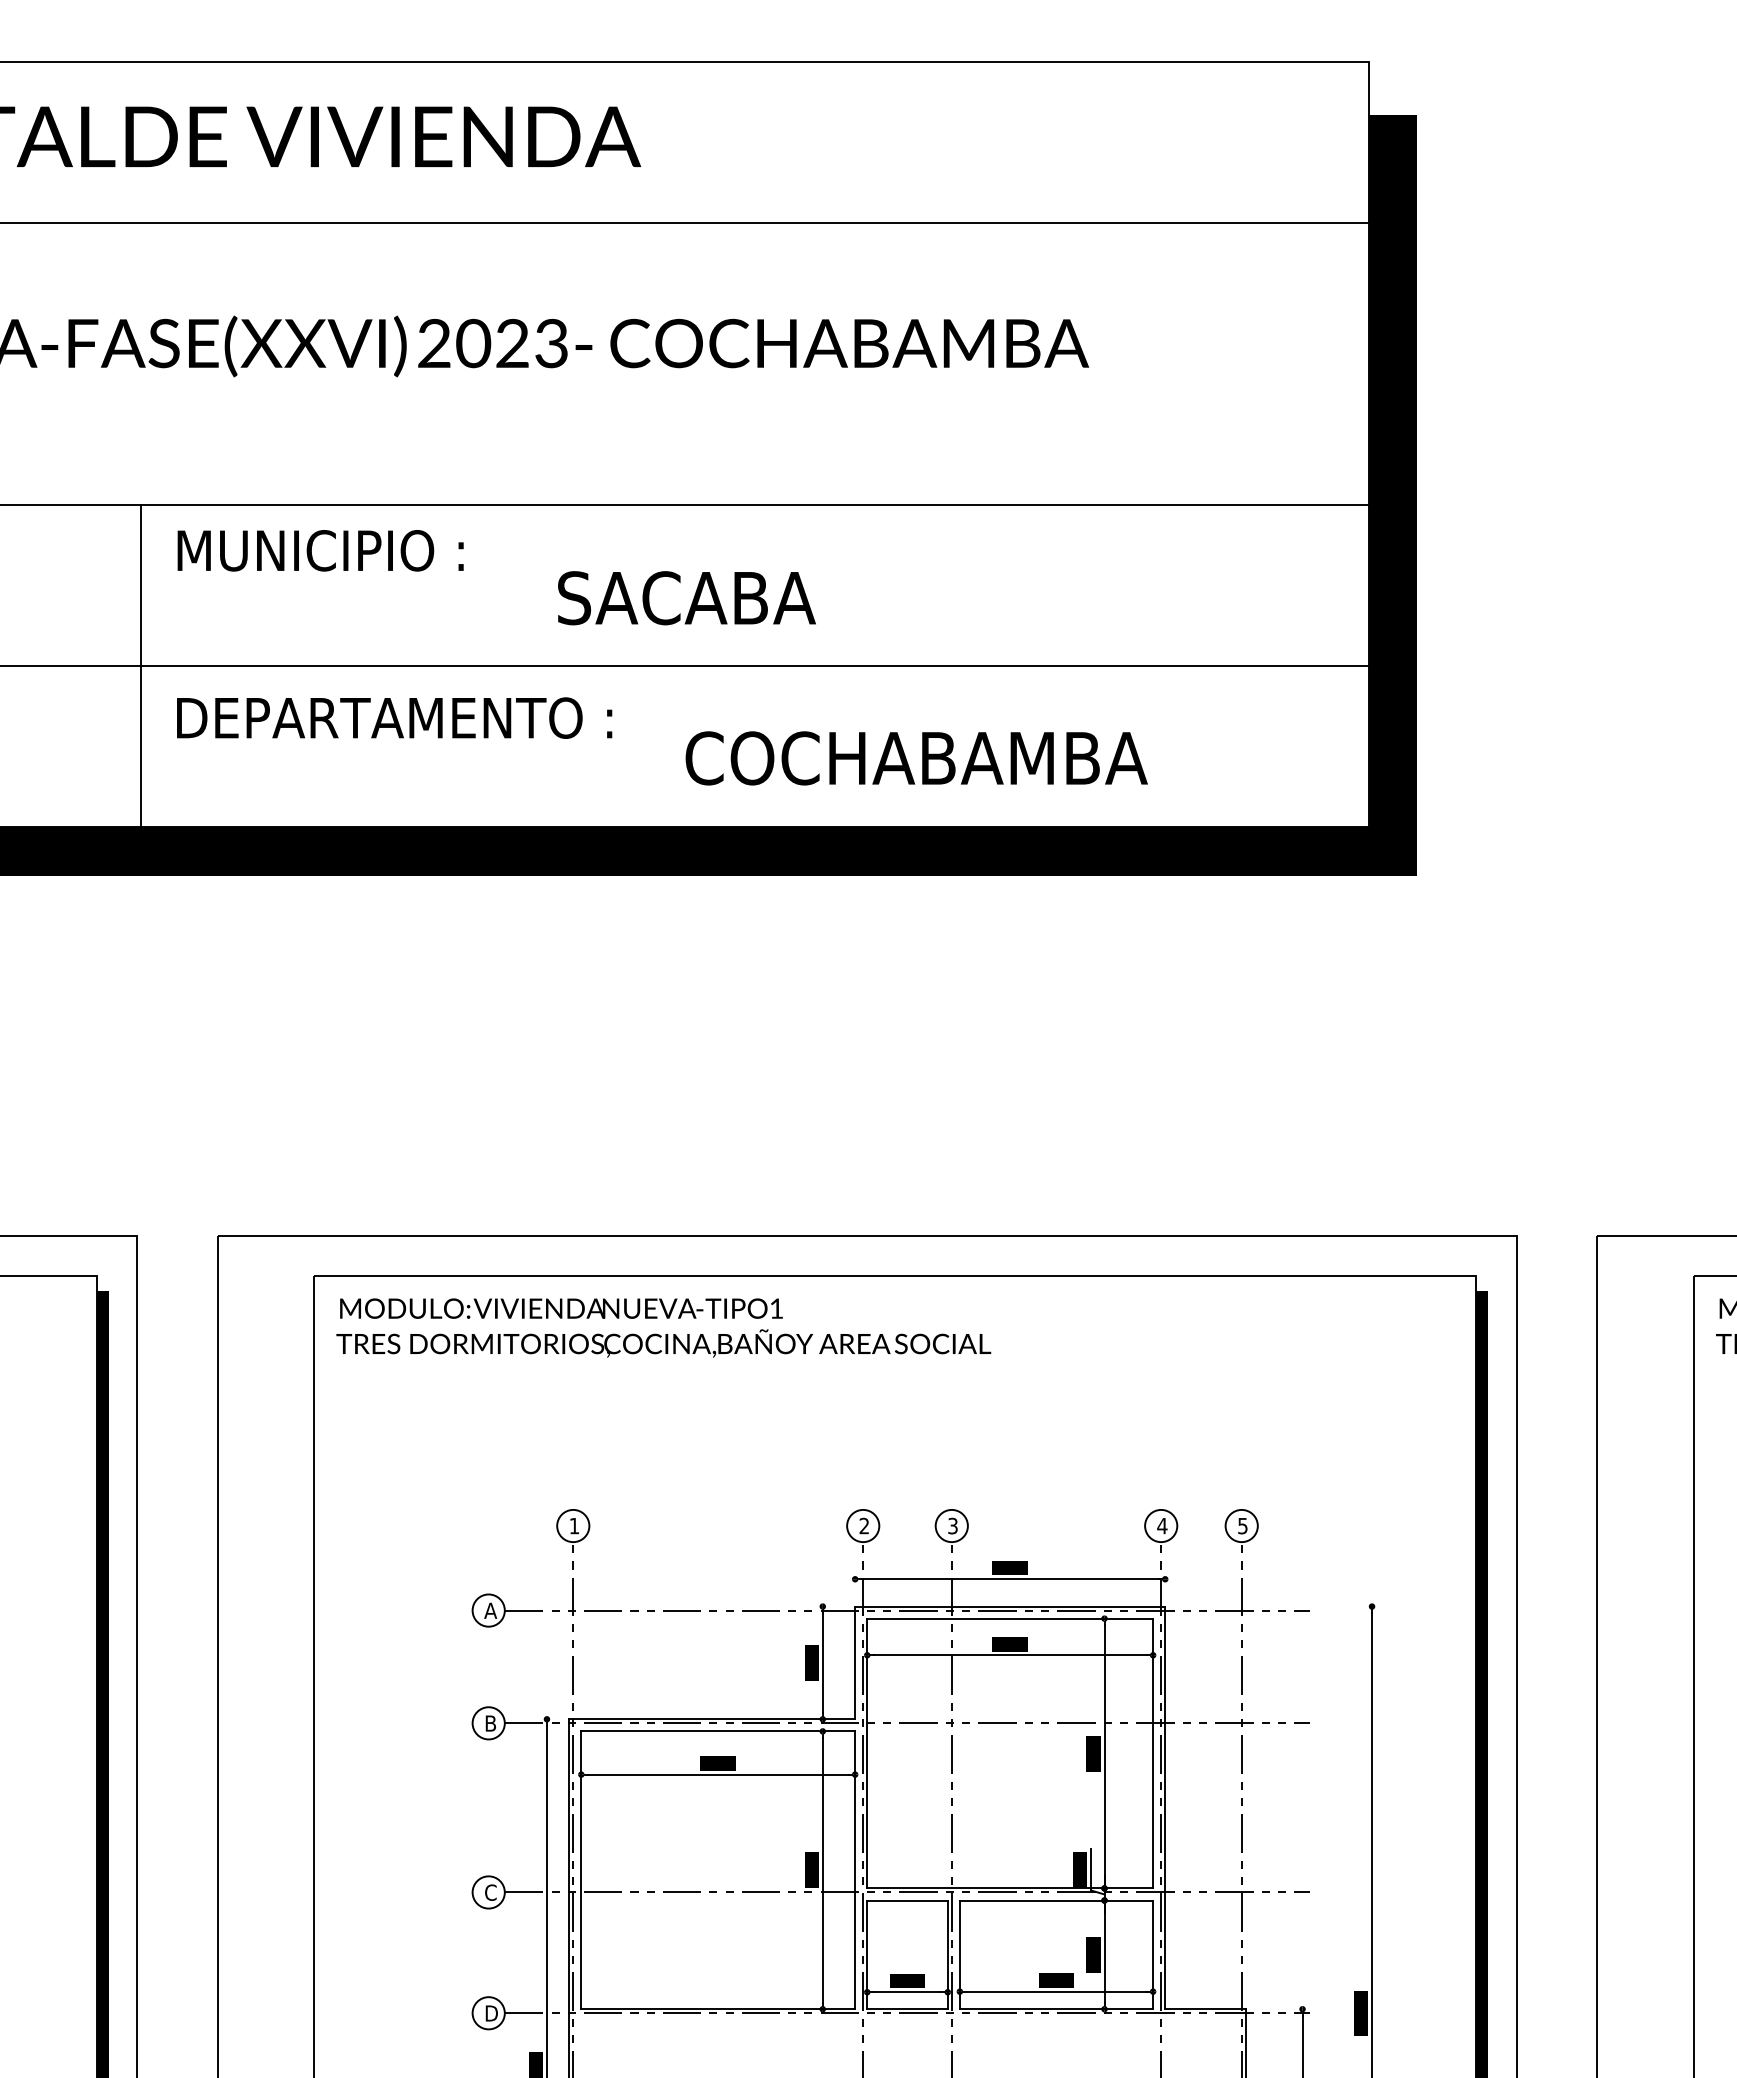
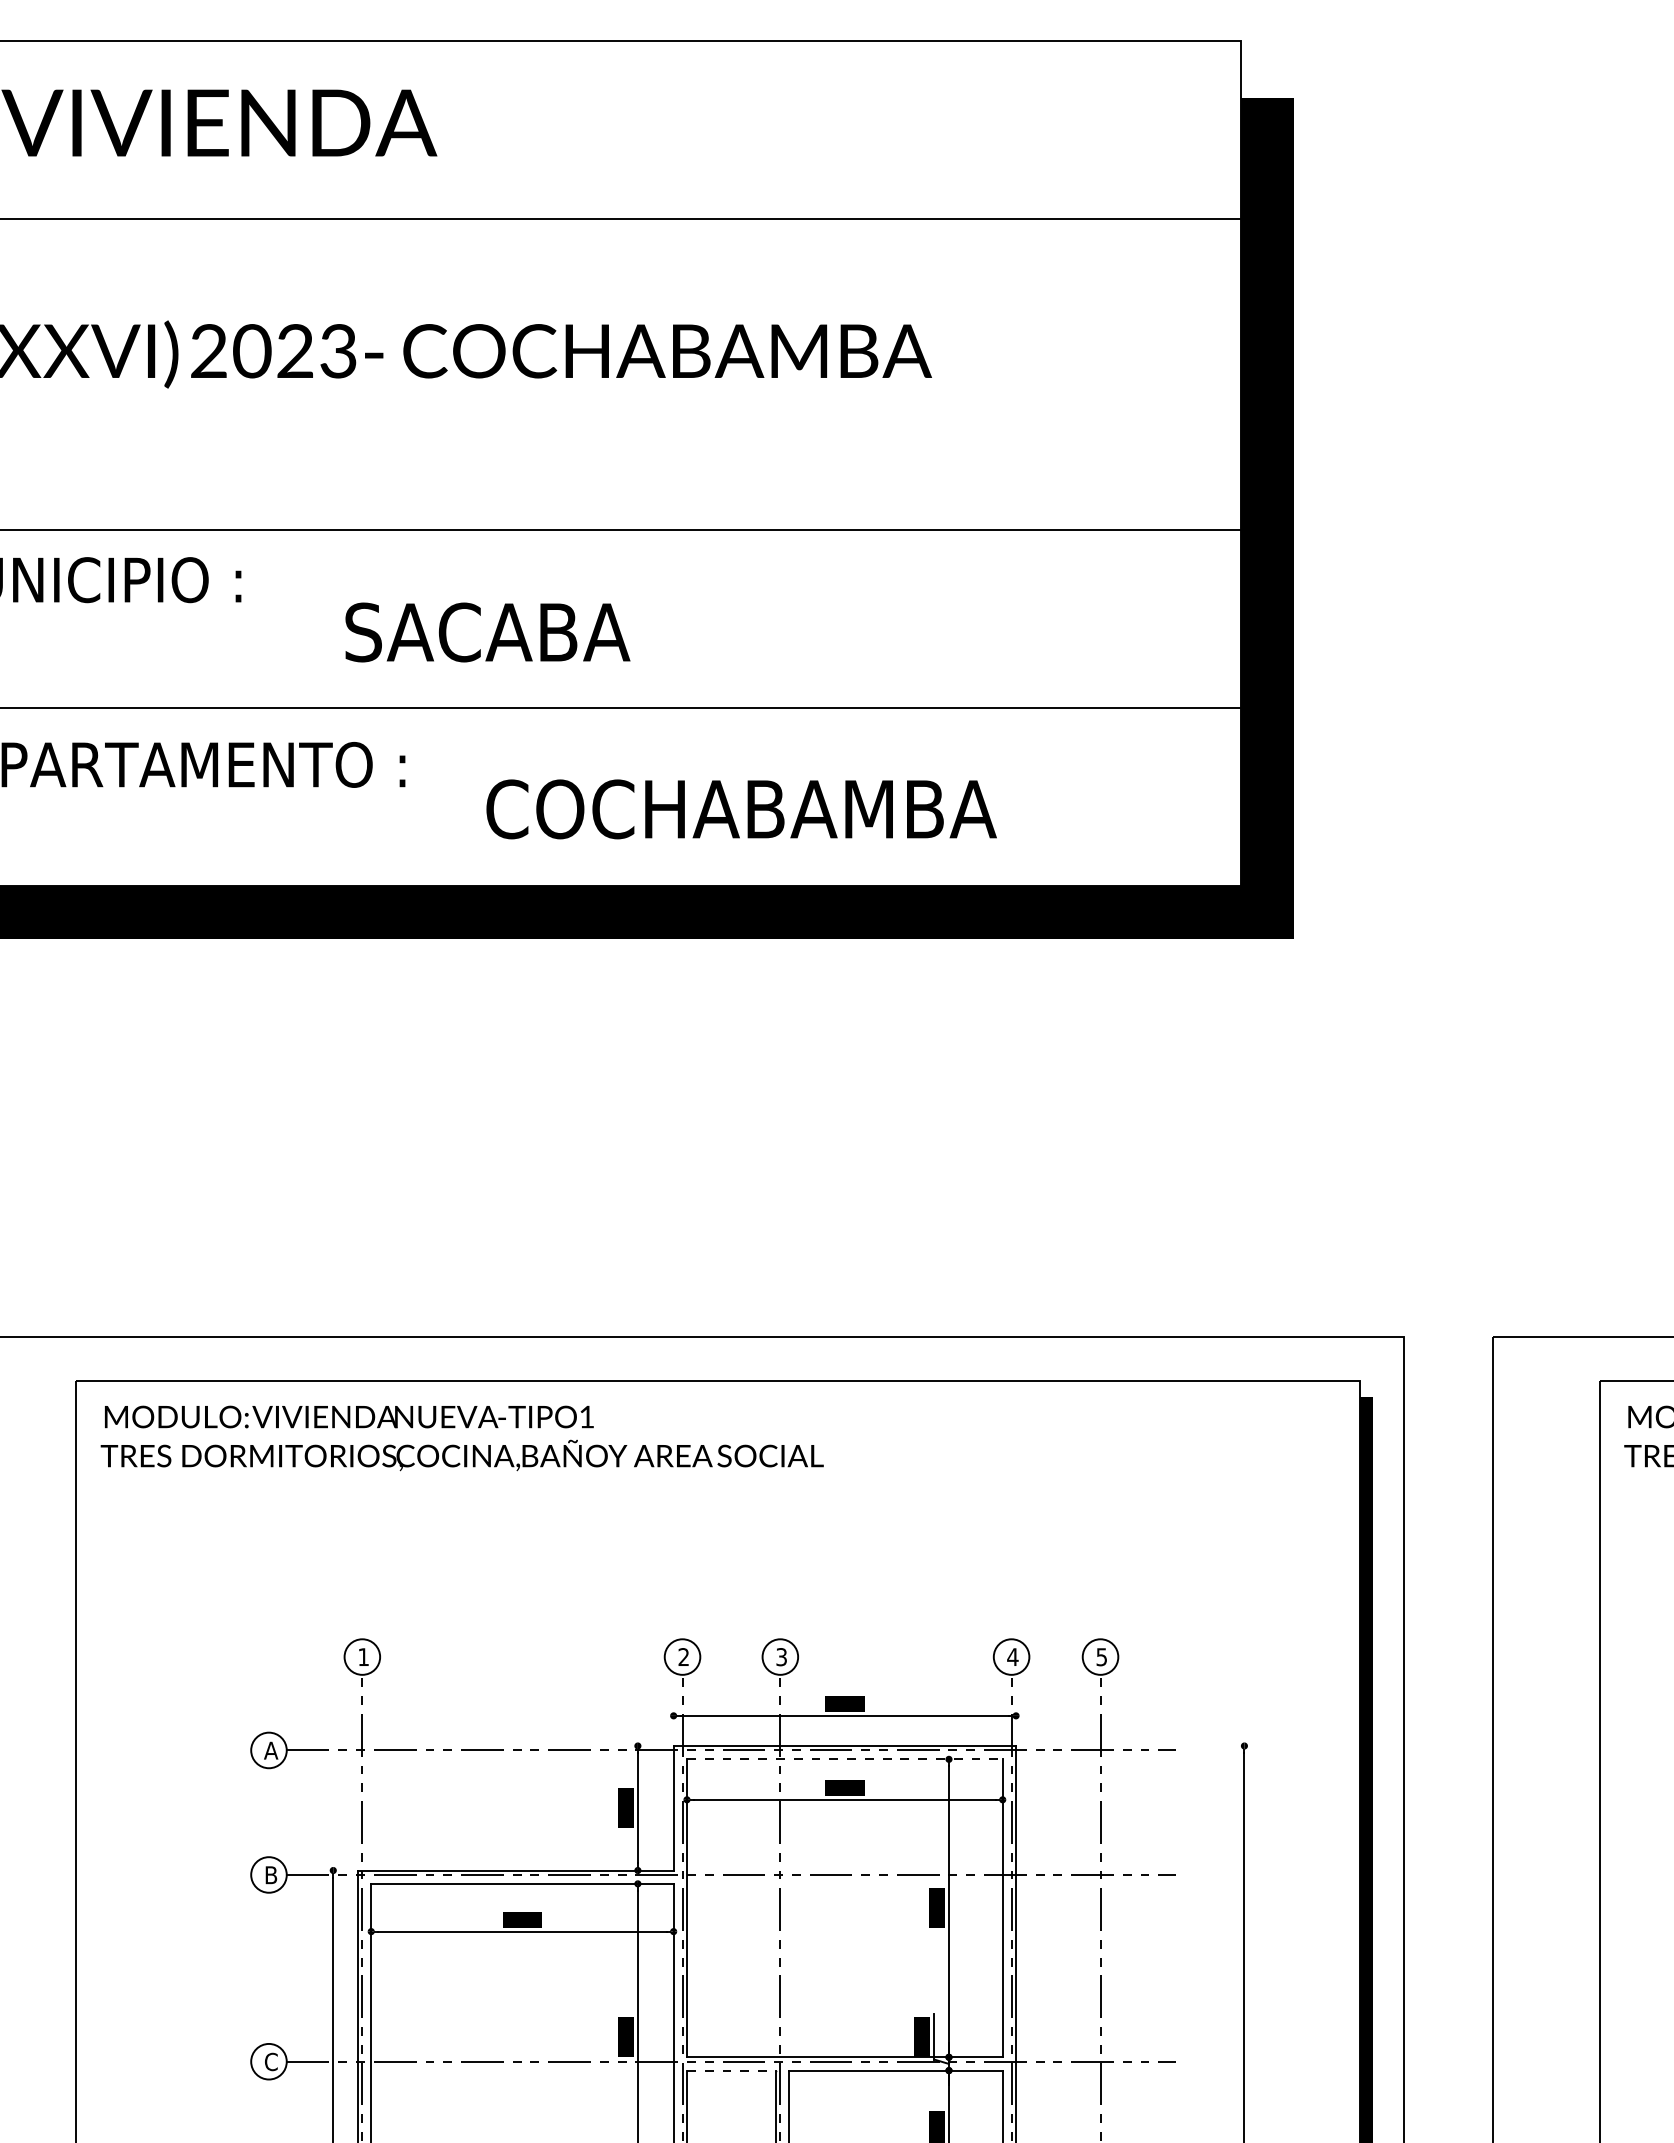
line: (1010, 1618) -> (845, 1759), solid -> dashed
line: (908, 1900) -> (732, 2070), solid -> dashed

